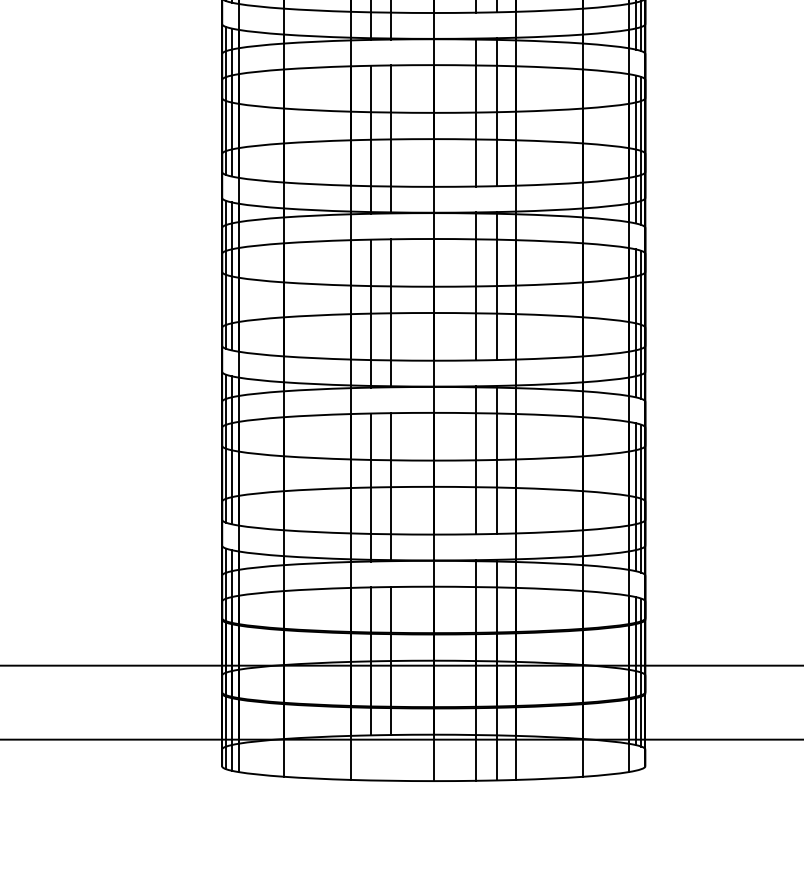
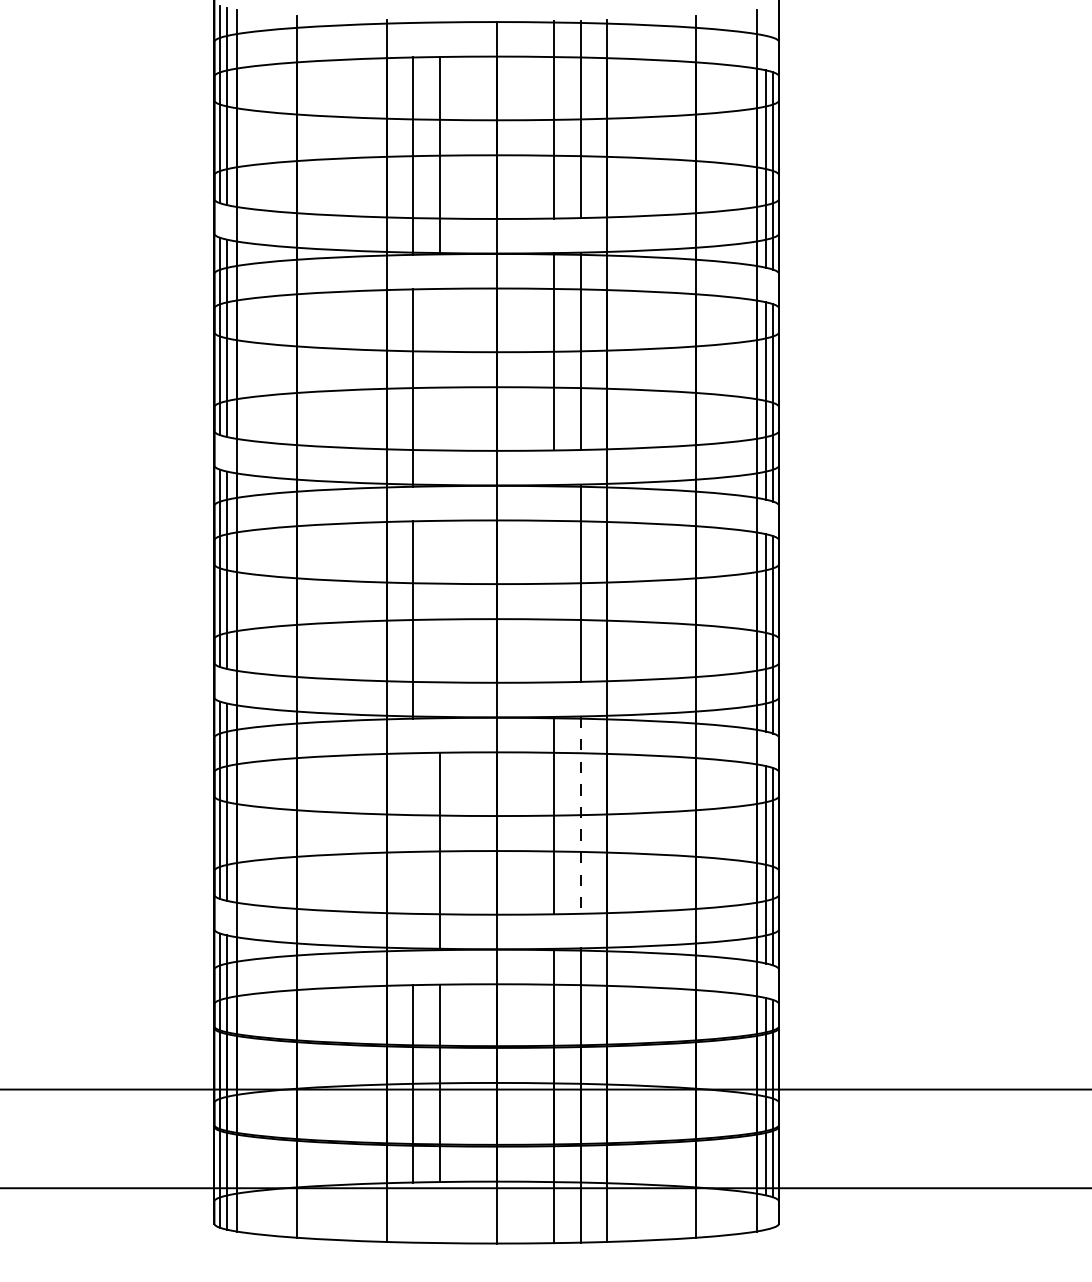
line: (390, 139) -> (439, 387), removed
line: (476, 286) -> (553, 583), removed
line: (390, 313) -> (439, 619), removed
line: (496, 460) -> (580, 815), solid -> dashed
line: (370, 487) -> (412, 851), removed

